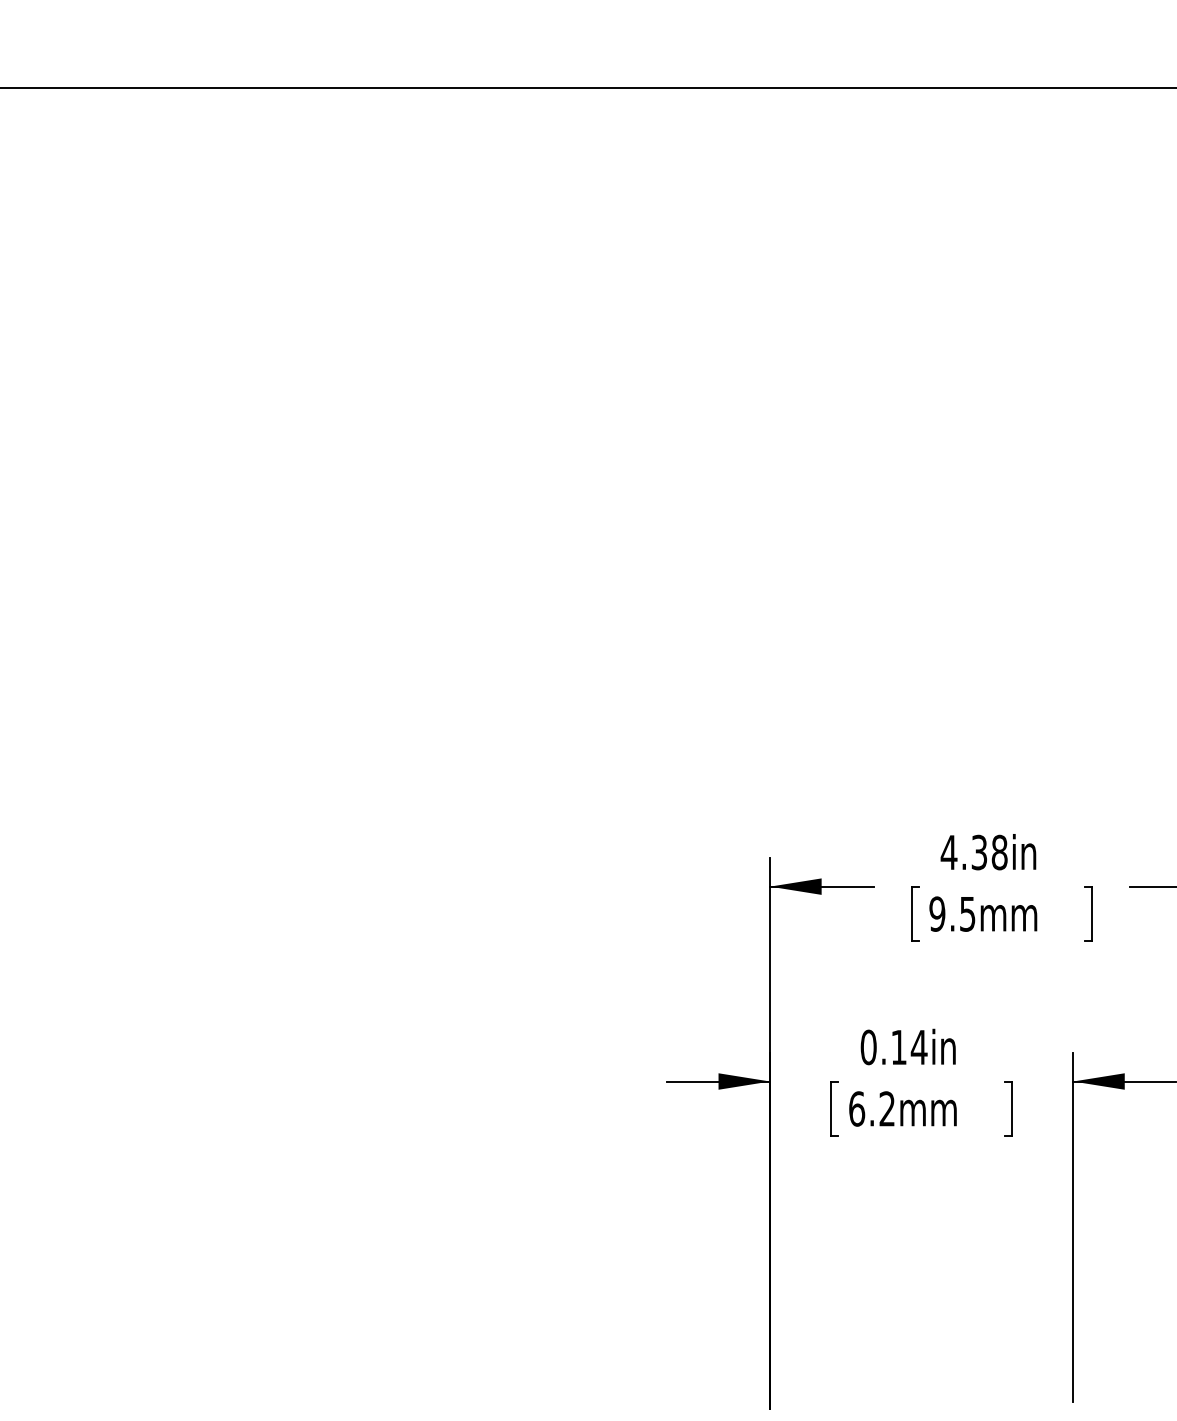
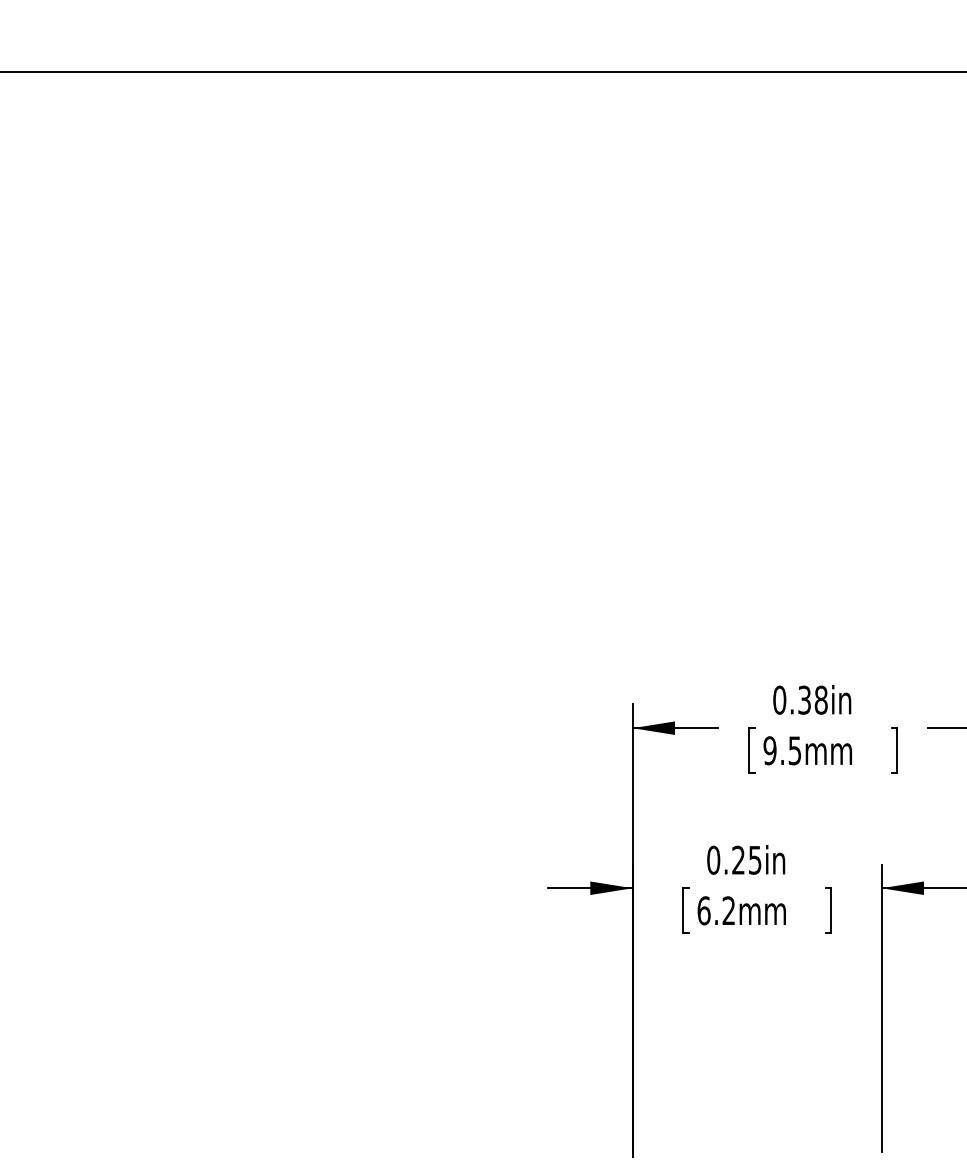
text: (948, 852) -> (779, 700), 4.38in -> 0.38in
text: (909, 1047) -> (747, 860), 0.14in -> 0.25in

